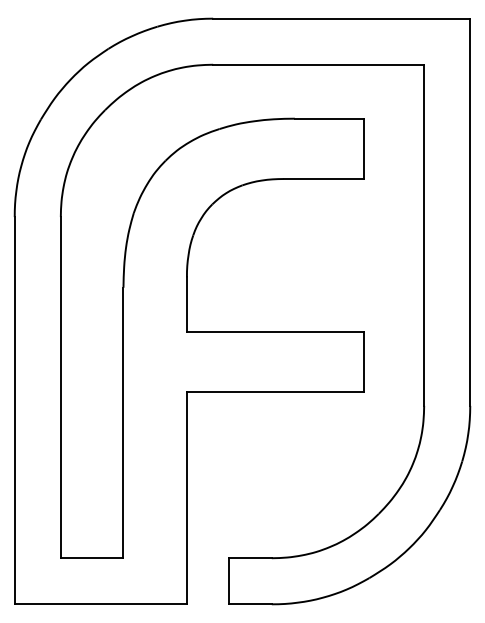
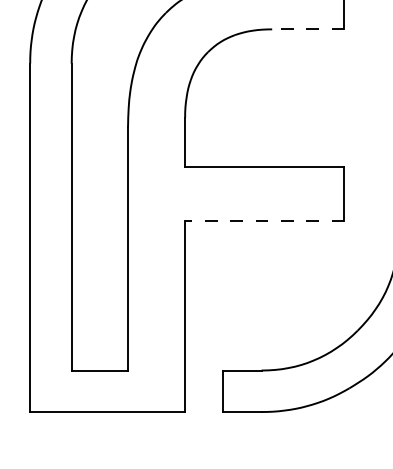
line: (323, 179) -> (307, 29), solid -> dashed
line: (274, 391) -> (263, 220), solid -> dashed

